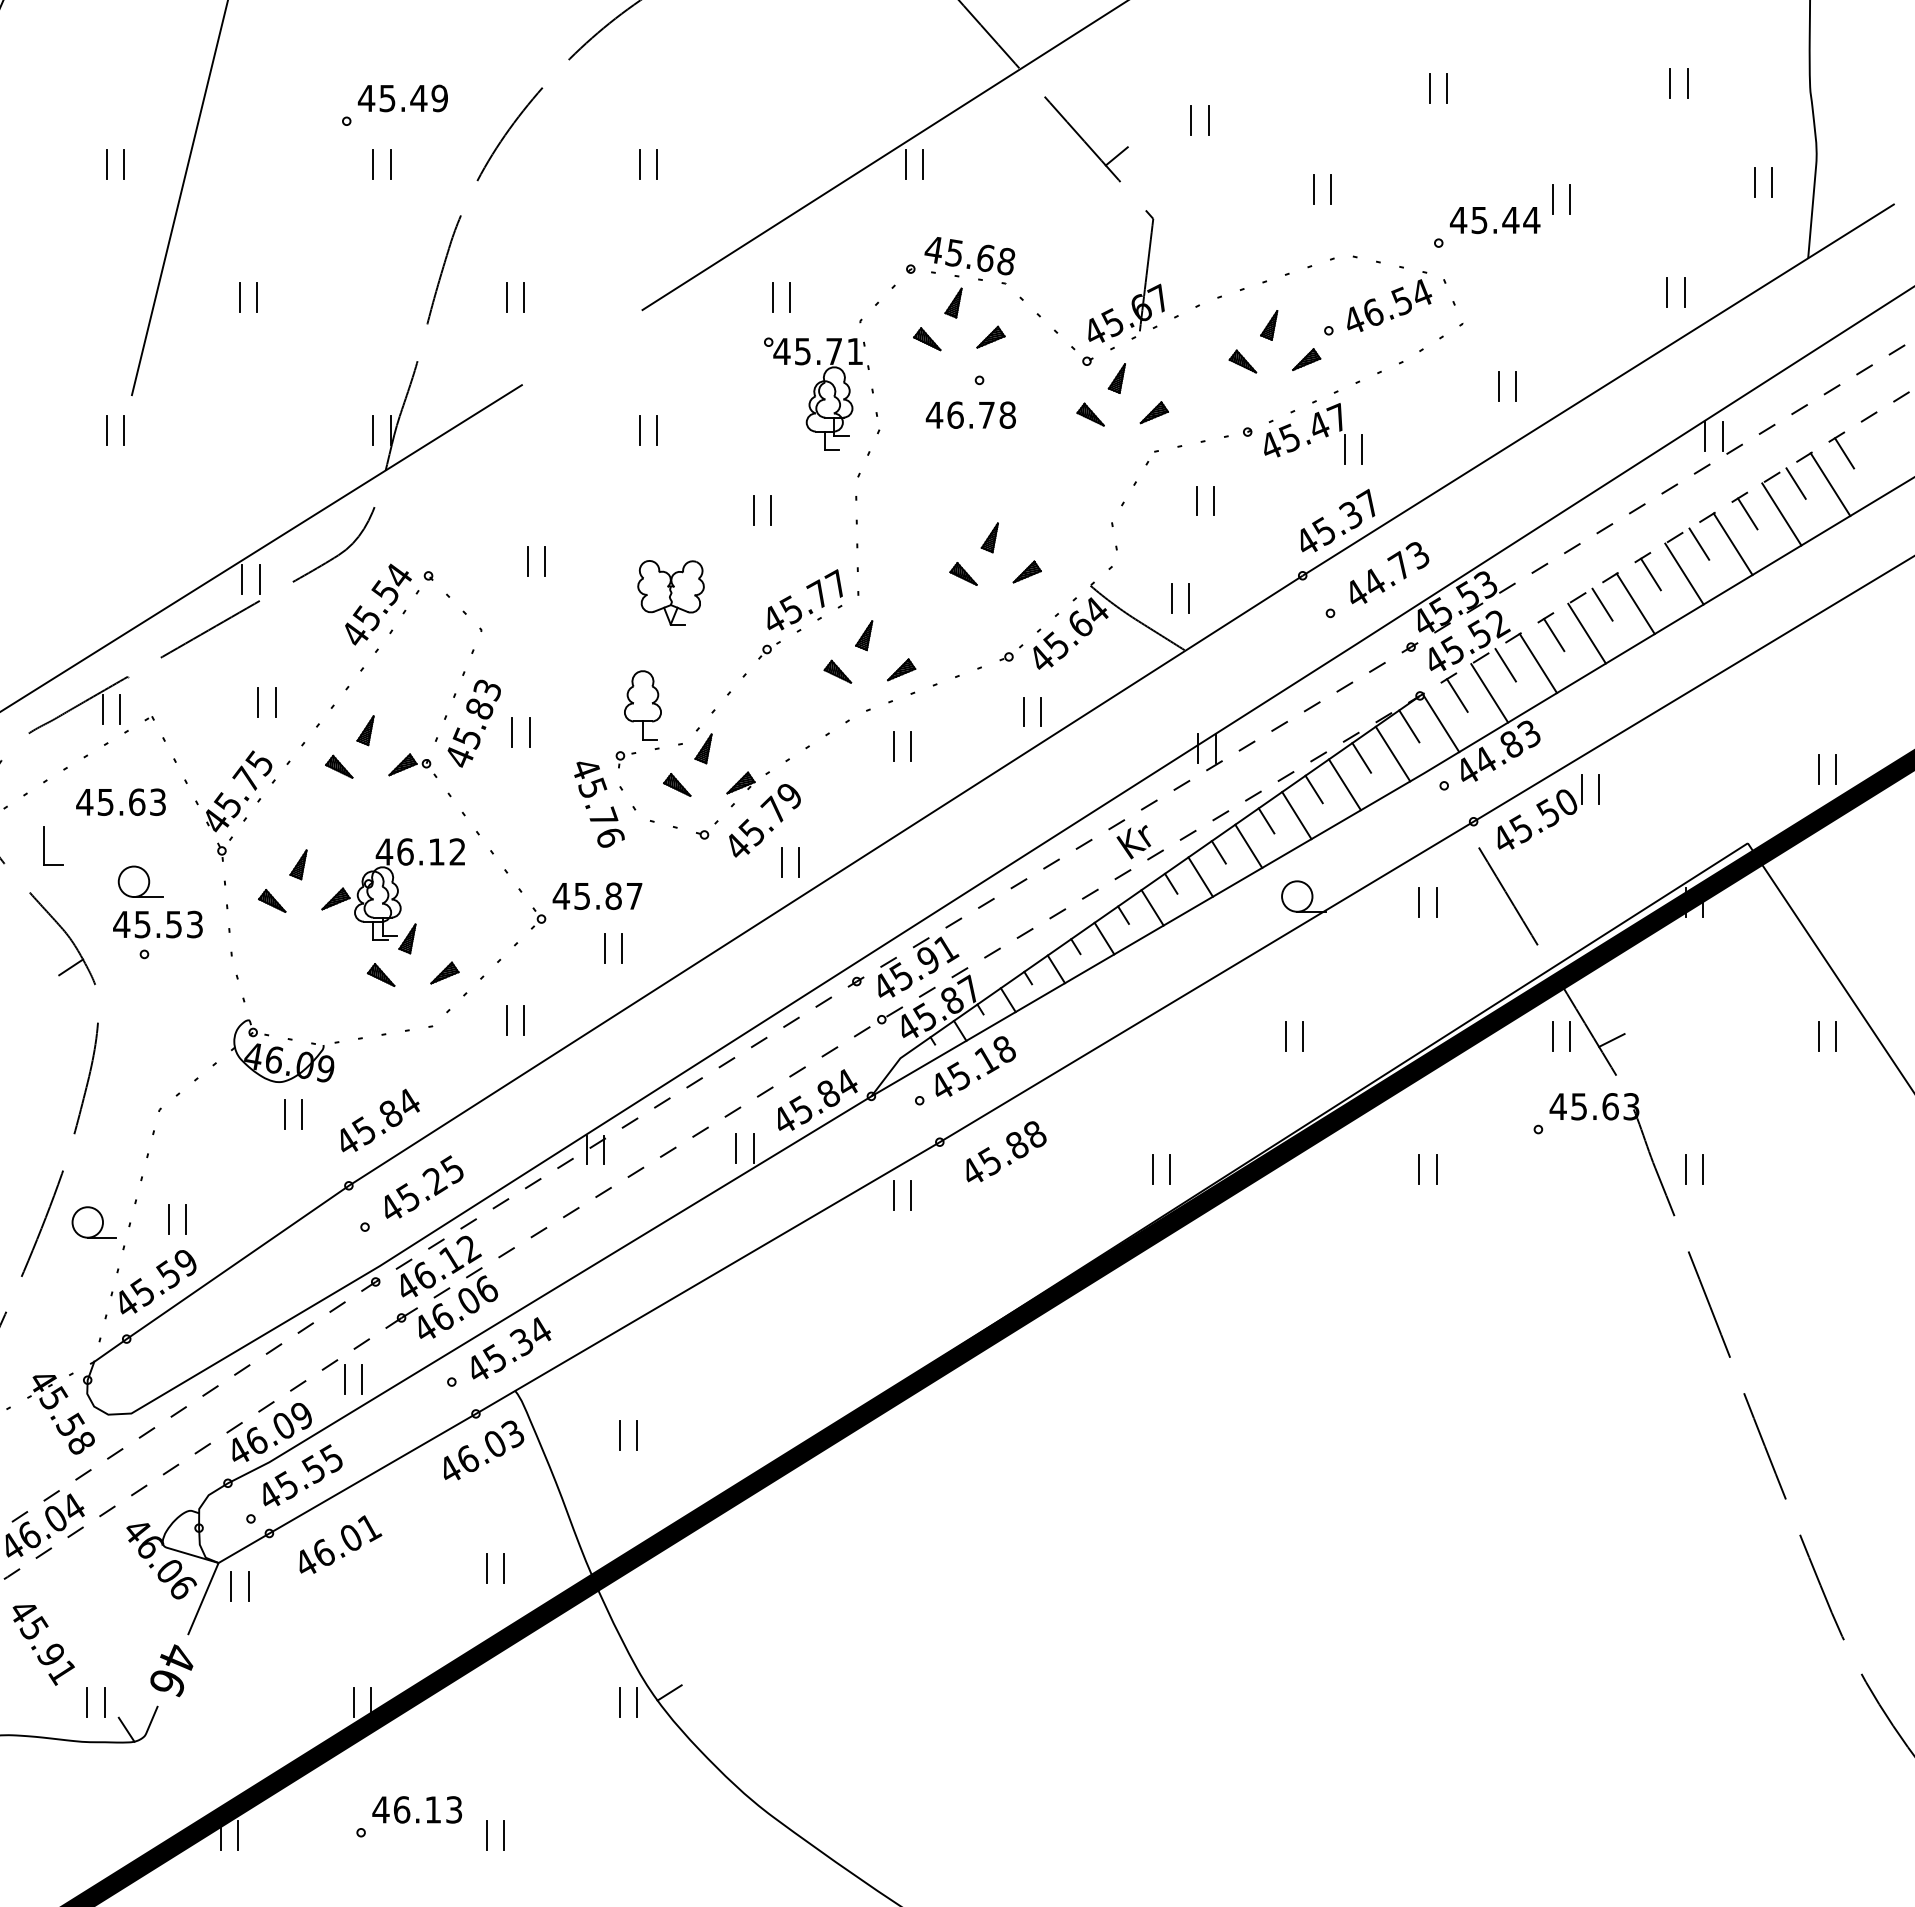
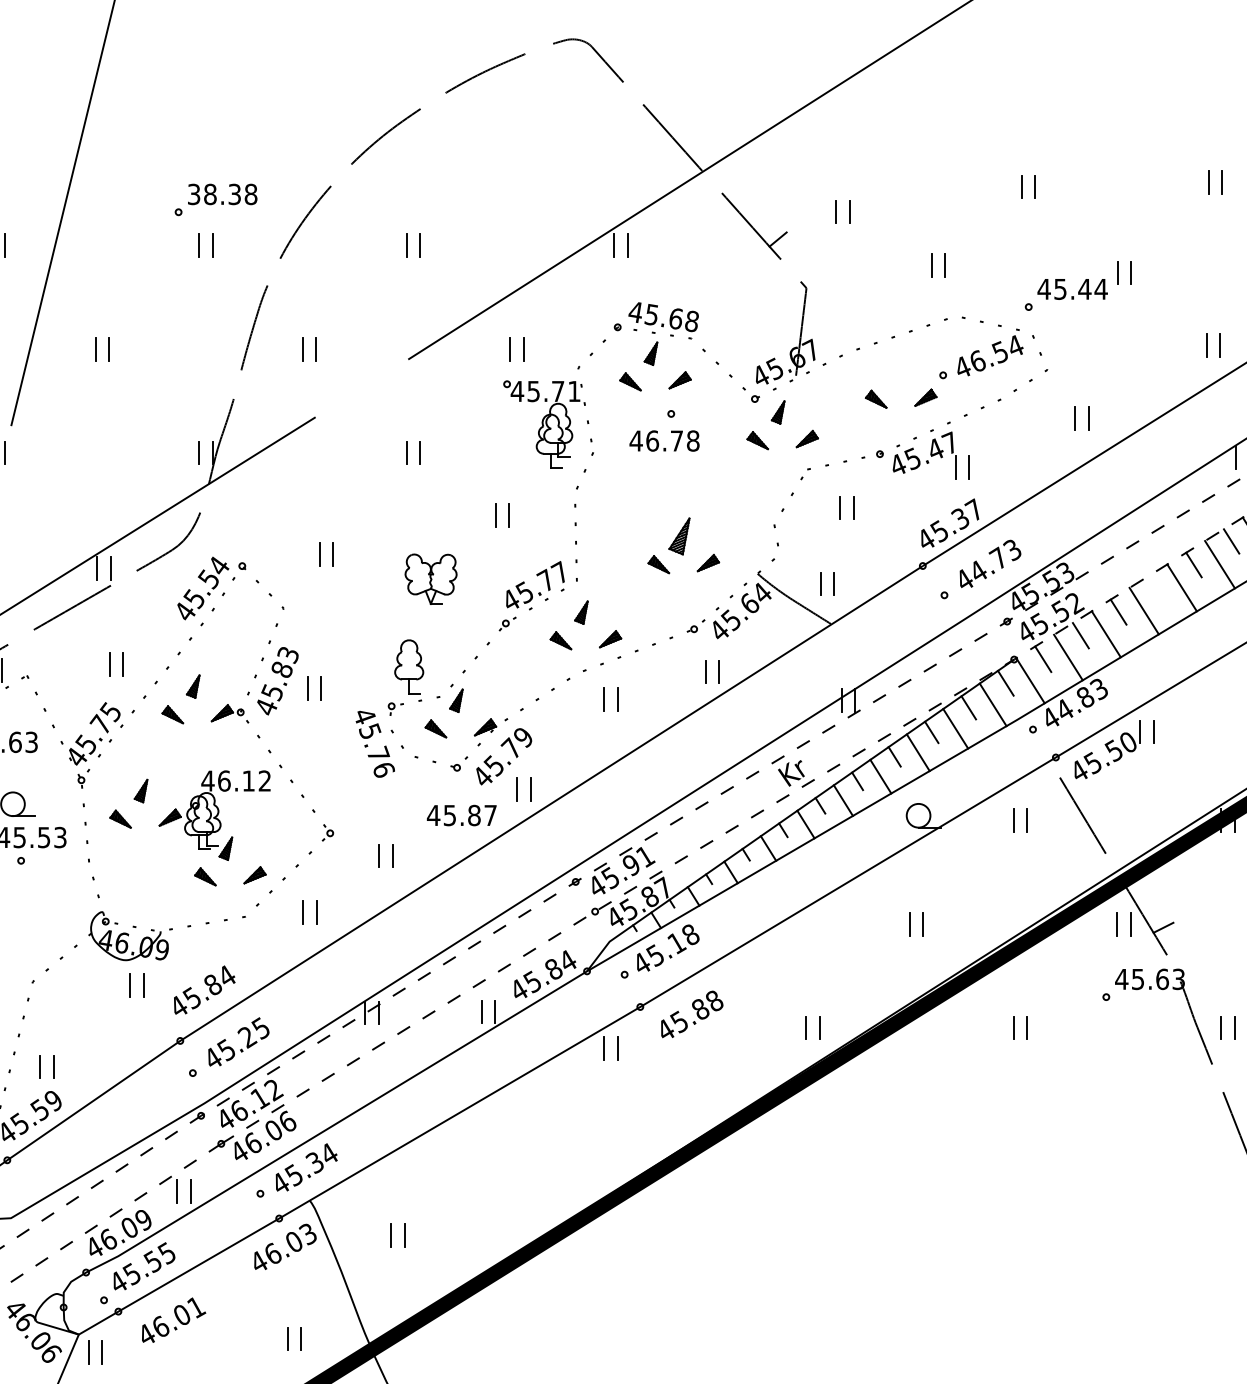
text: (402, 98) -> (222, 194), 45.49 -> 38.38
part: (1269, 325) -> (896, 371), removed
part: (989, 537) -> (678, 536), size x1.6
line: (1602, 604) -> (1156, 588), removed
text: (597, 895) -> (461, 814), moved

